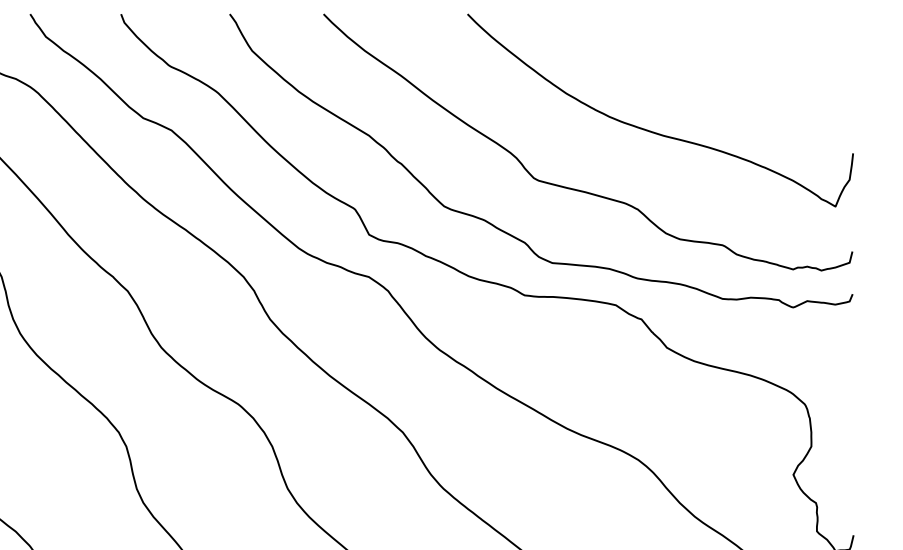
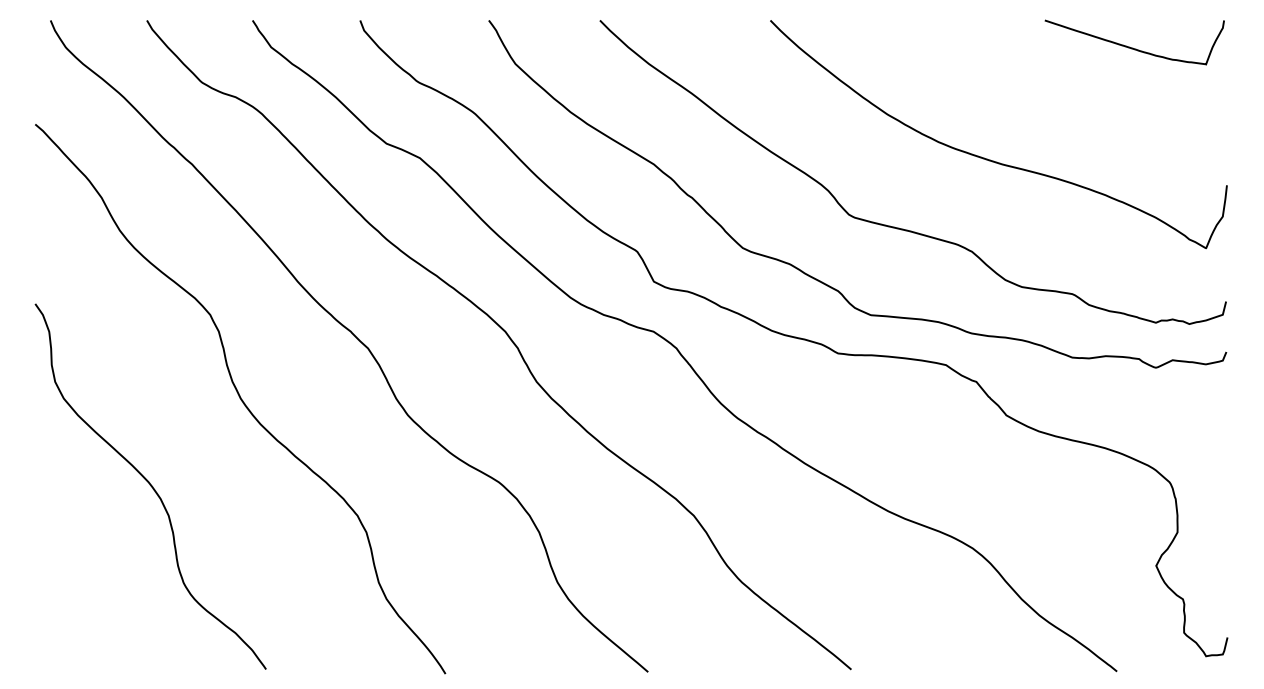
curve: (773, 36) -> (1132, 47), added

